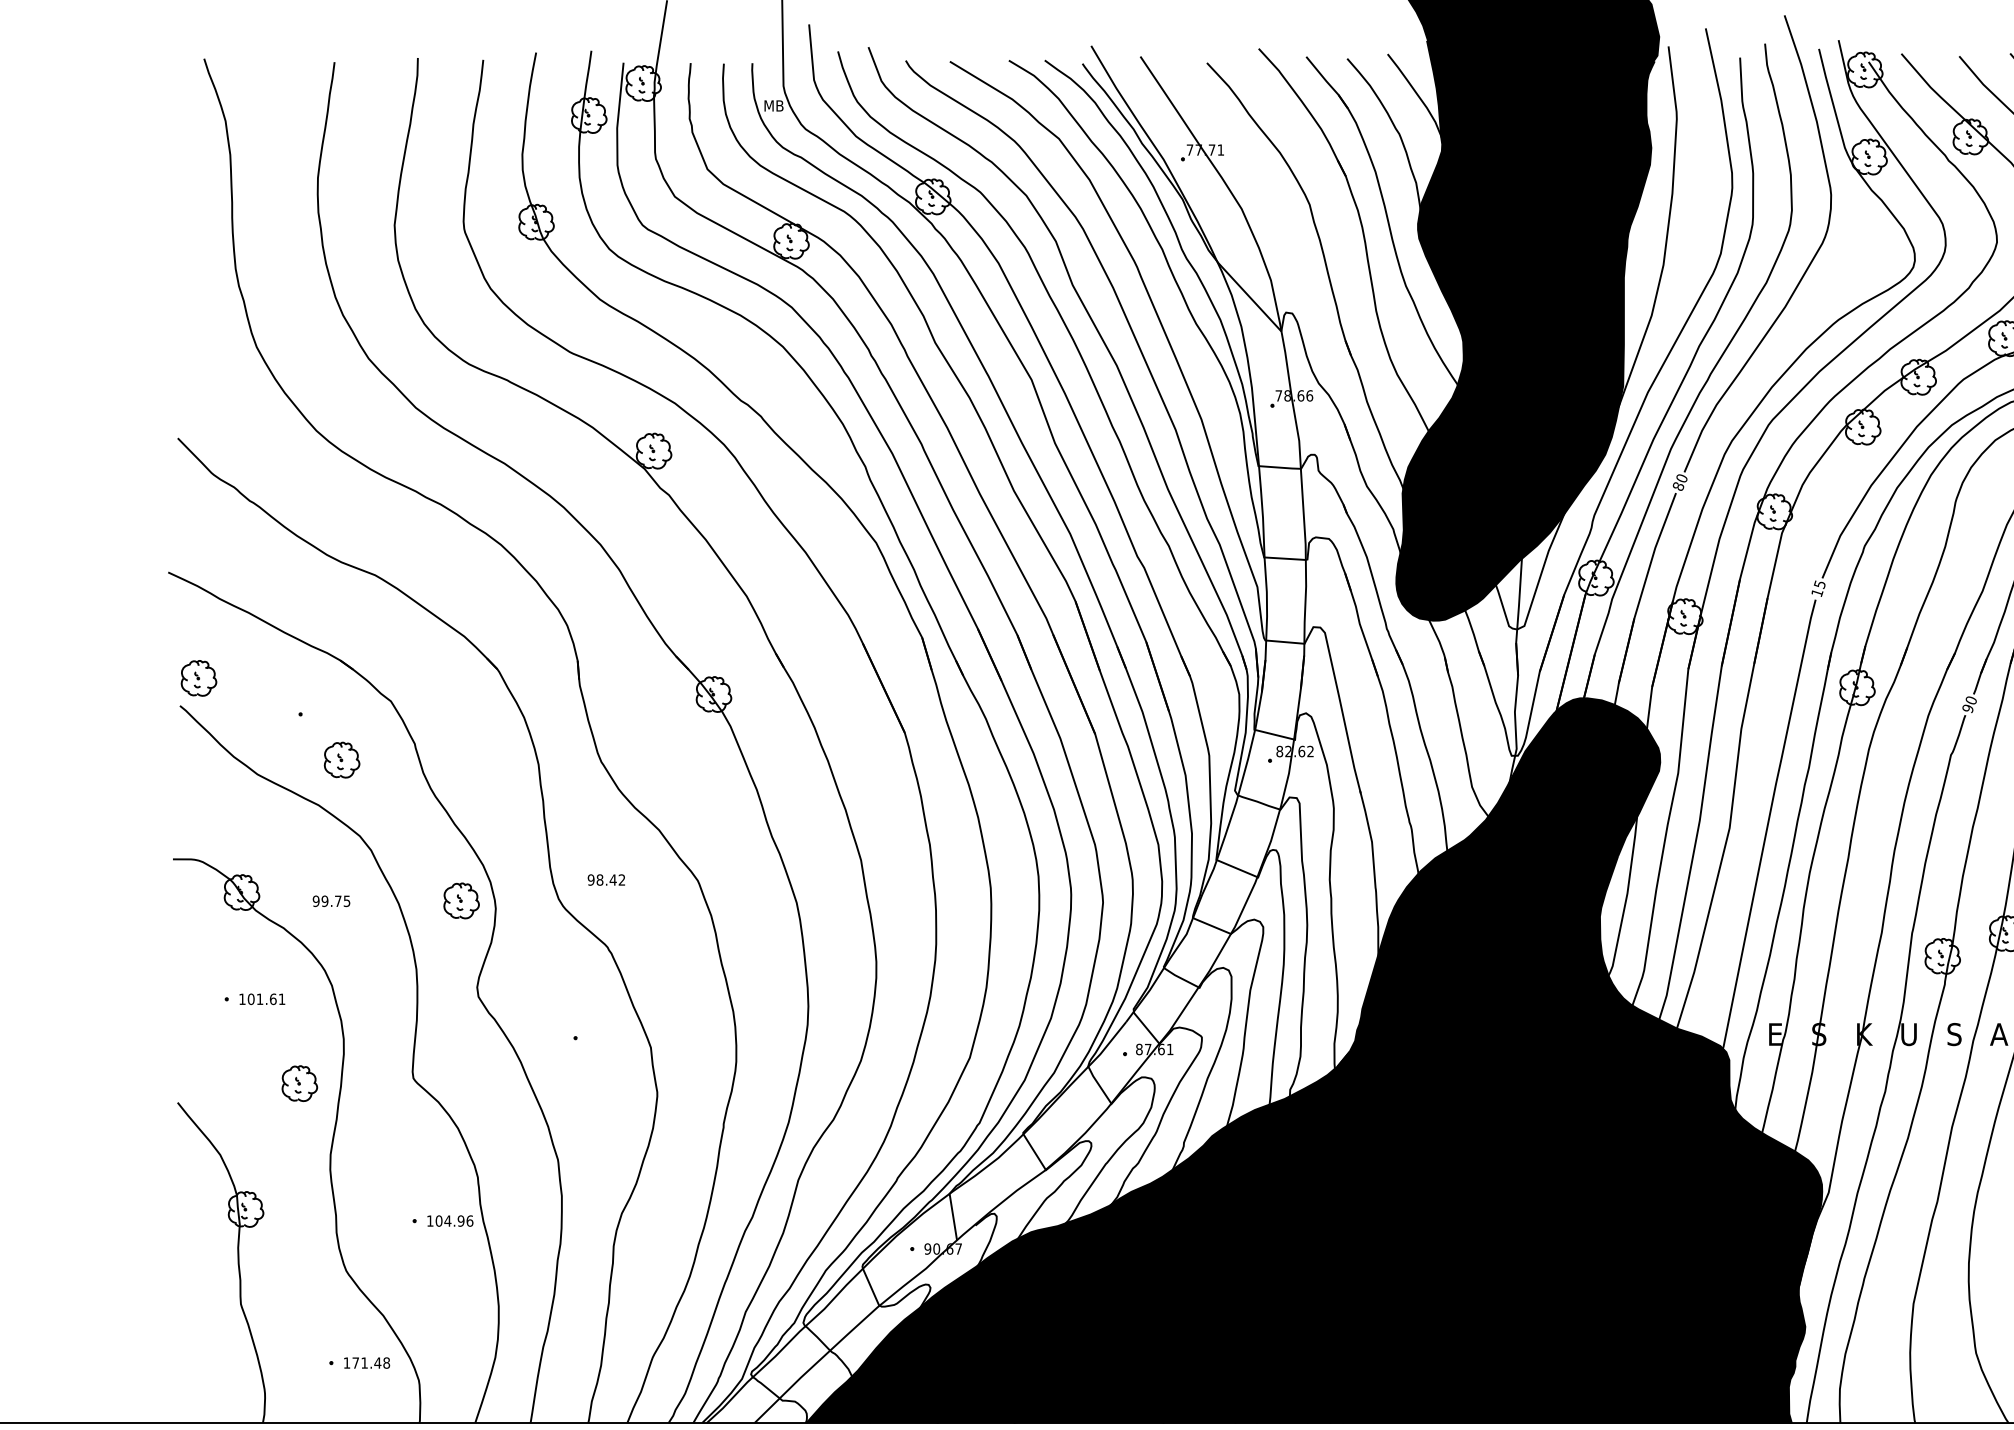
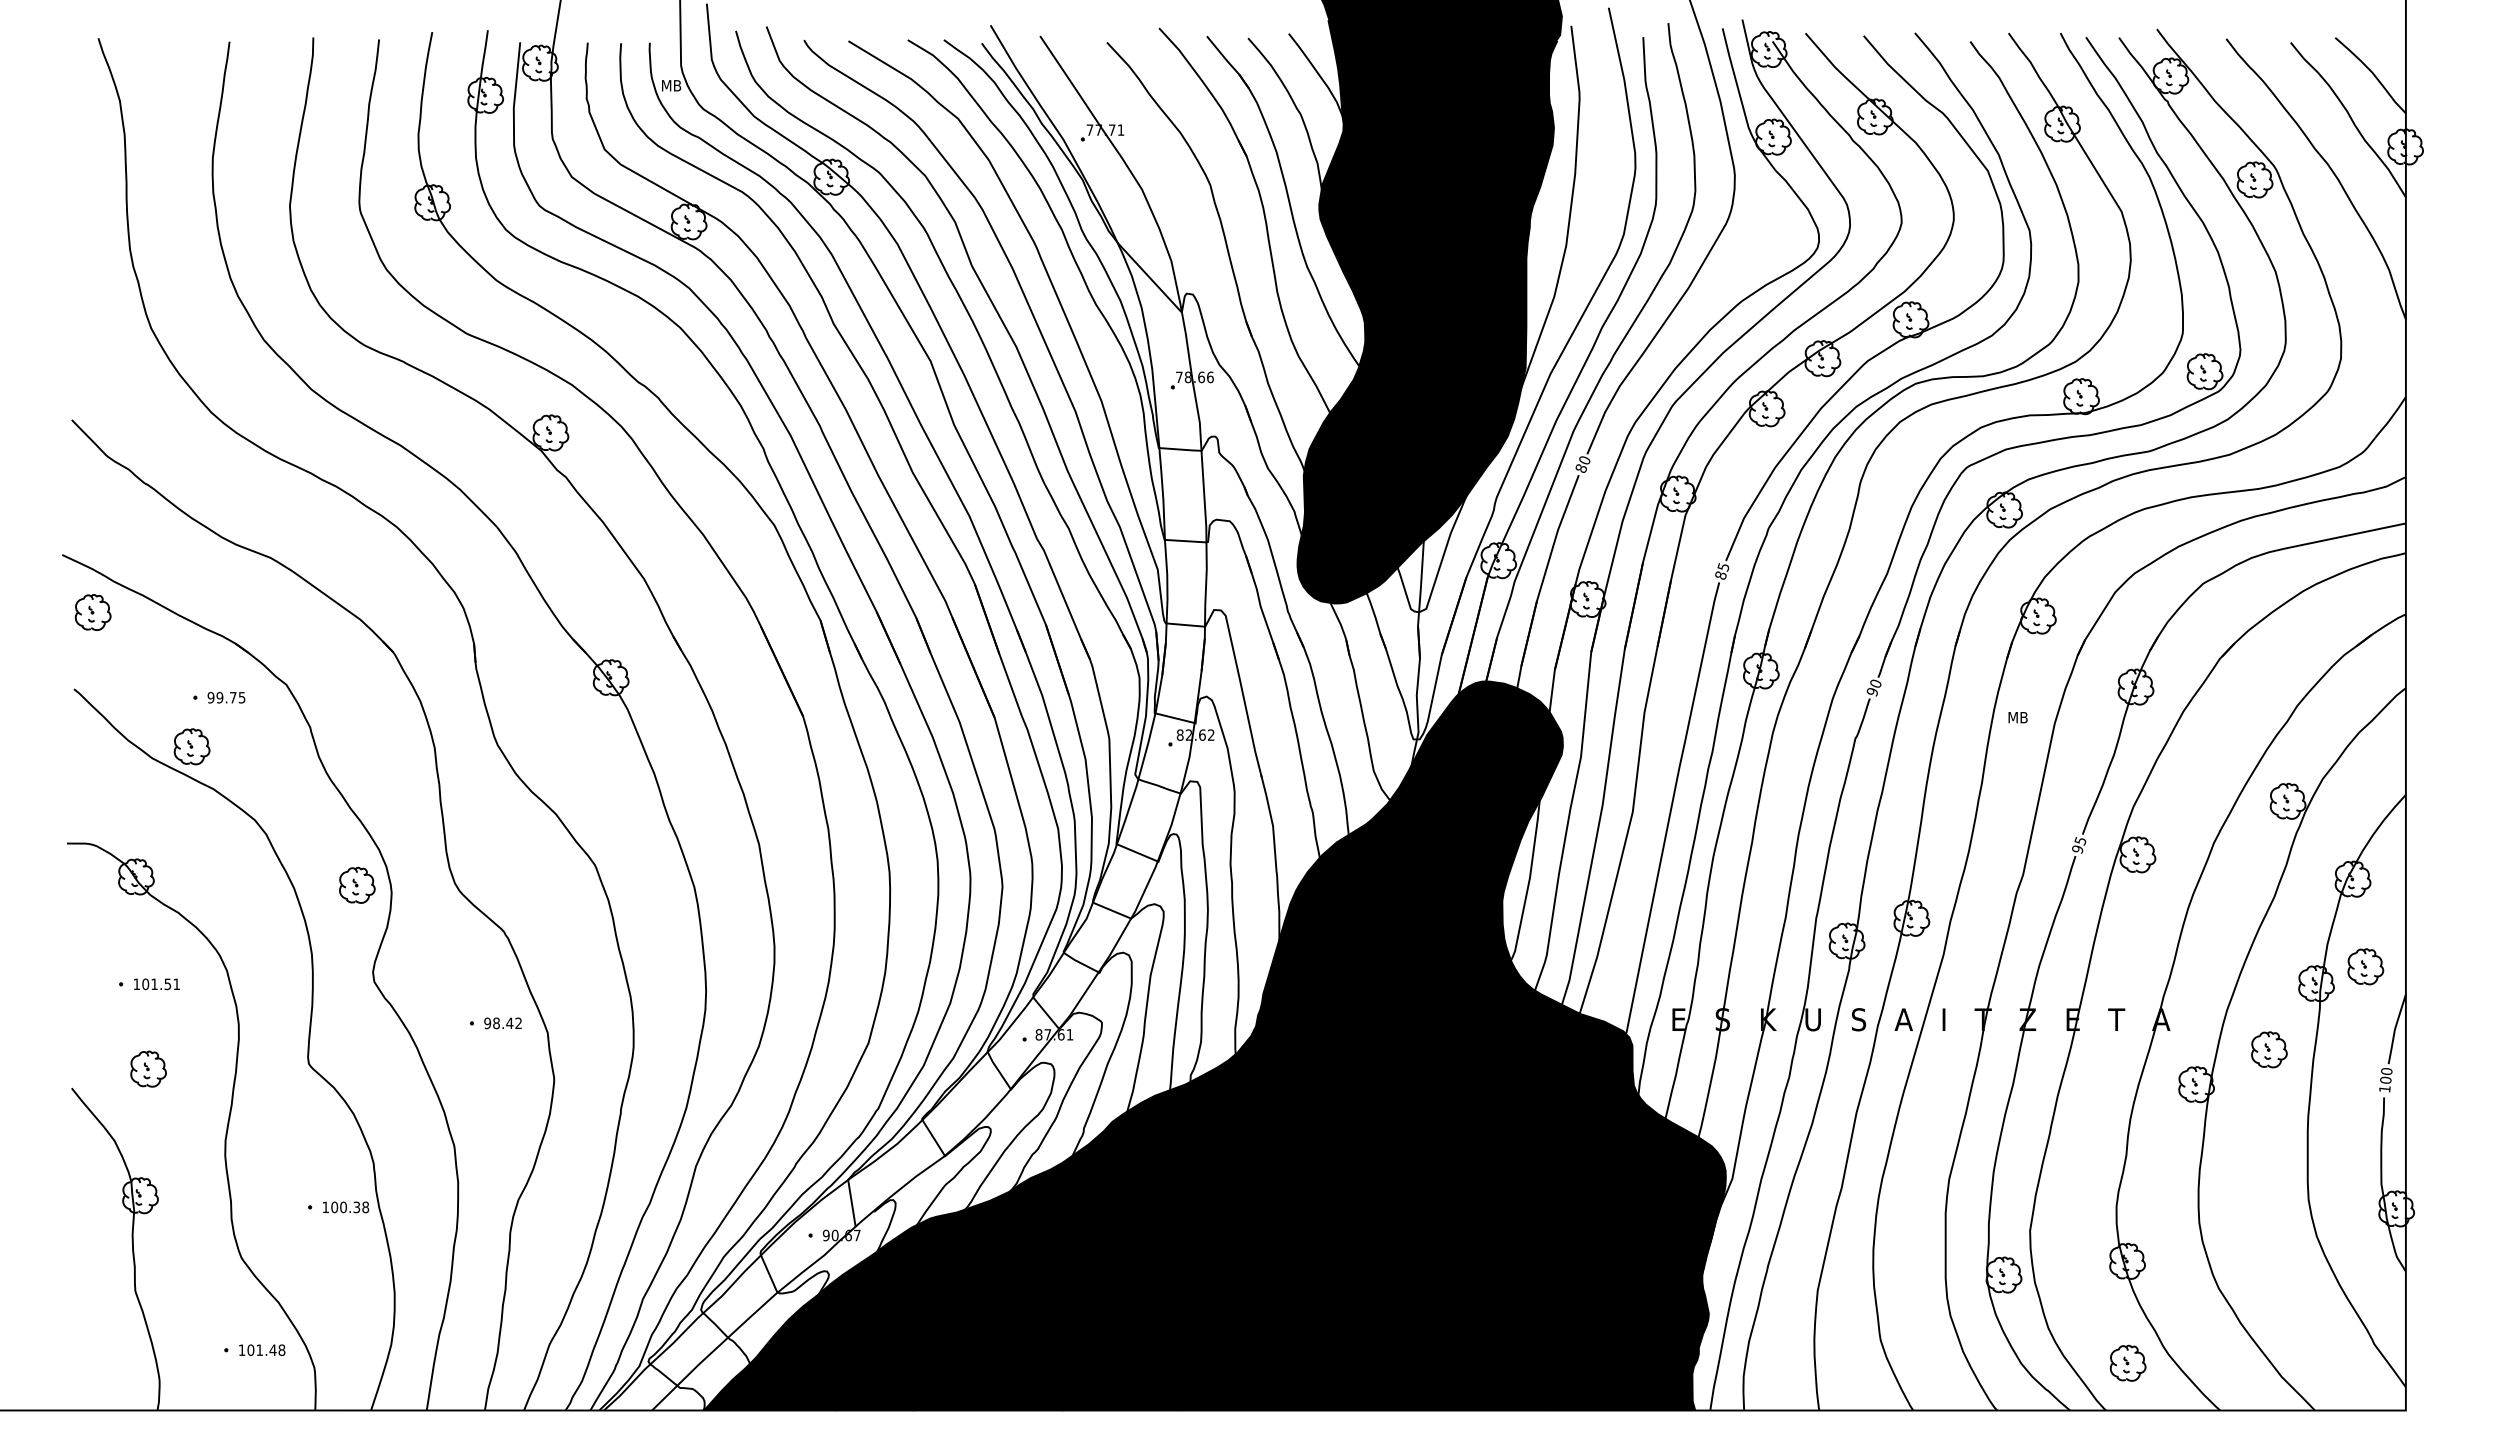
text: (1817, 592) -> (1721, 575), 15 -> 85
part: (198, 678) -> (92, 612), moved
part: (341, 759) -> (191, 746), moved
text: (605, 880) -> (502, 1023), moved
text: (331, 901) -> (226, 697), moved
text: (272, 999) -> (167, 984), 101.61 -> 101.51
part: (299, 1082) -> (148, 1068), moved
text: (458, 1221) -> (354, 1207), 104.96 -> 100.38
text: (355, 1362) -> (250, 1349), 171.48 -> 101.48

